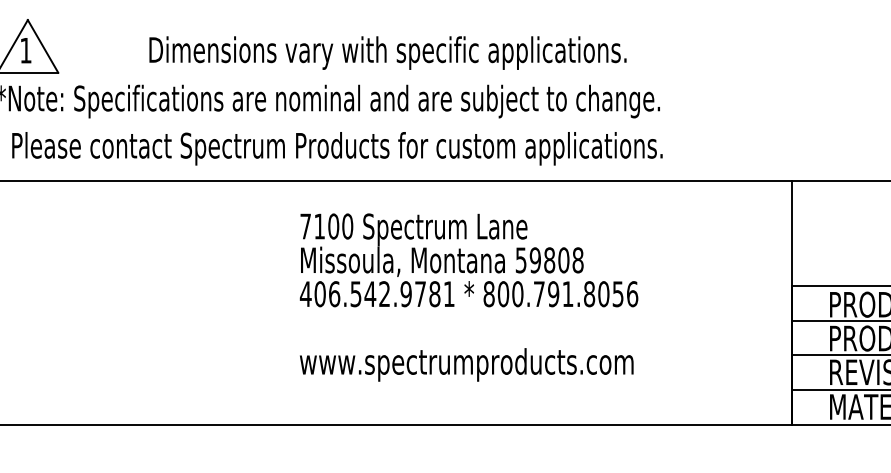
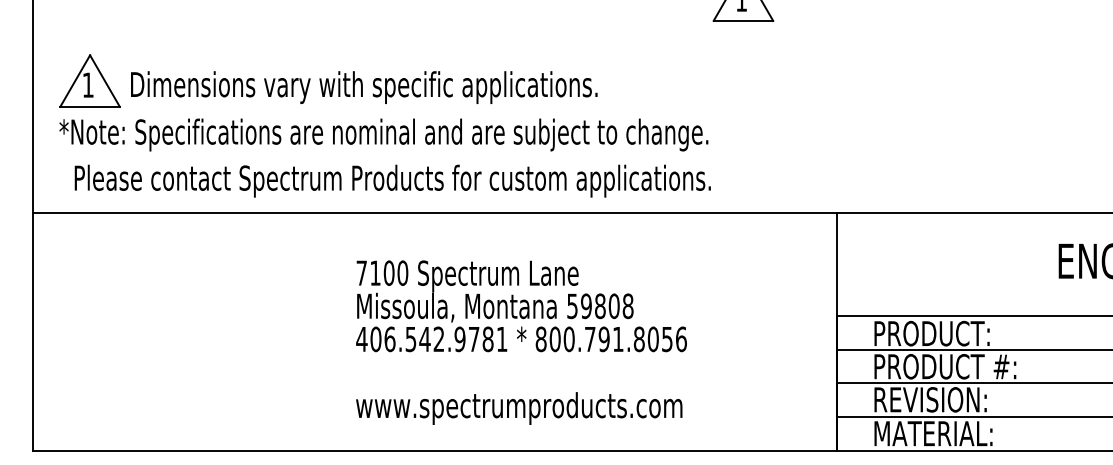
text: (388, 52) -> (364, 87), moved
text: (469, 297) -> (521, 342), moved

